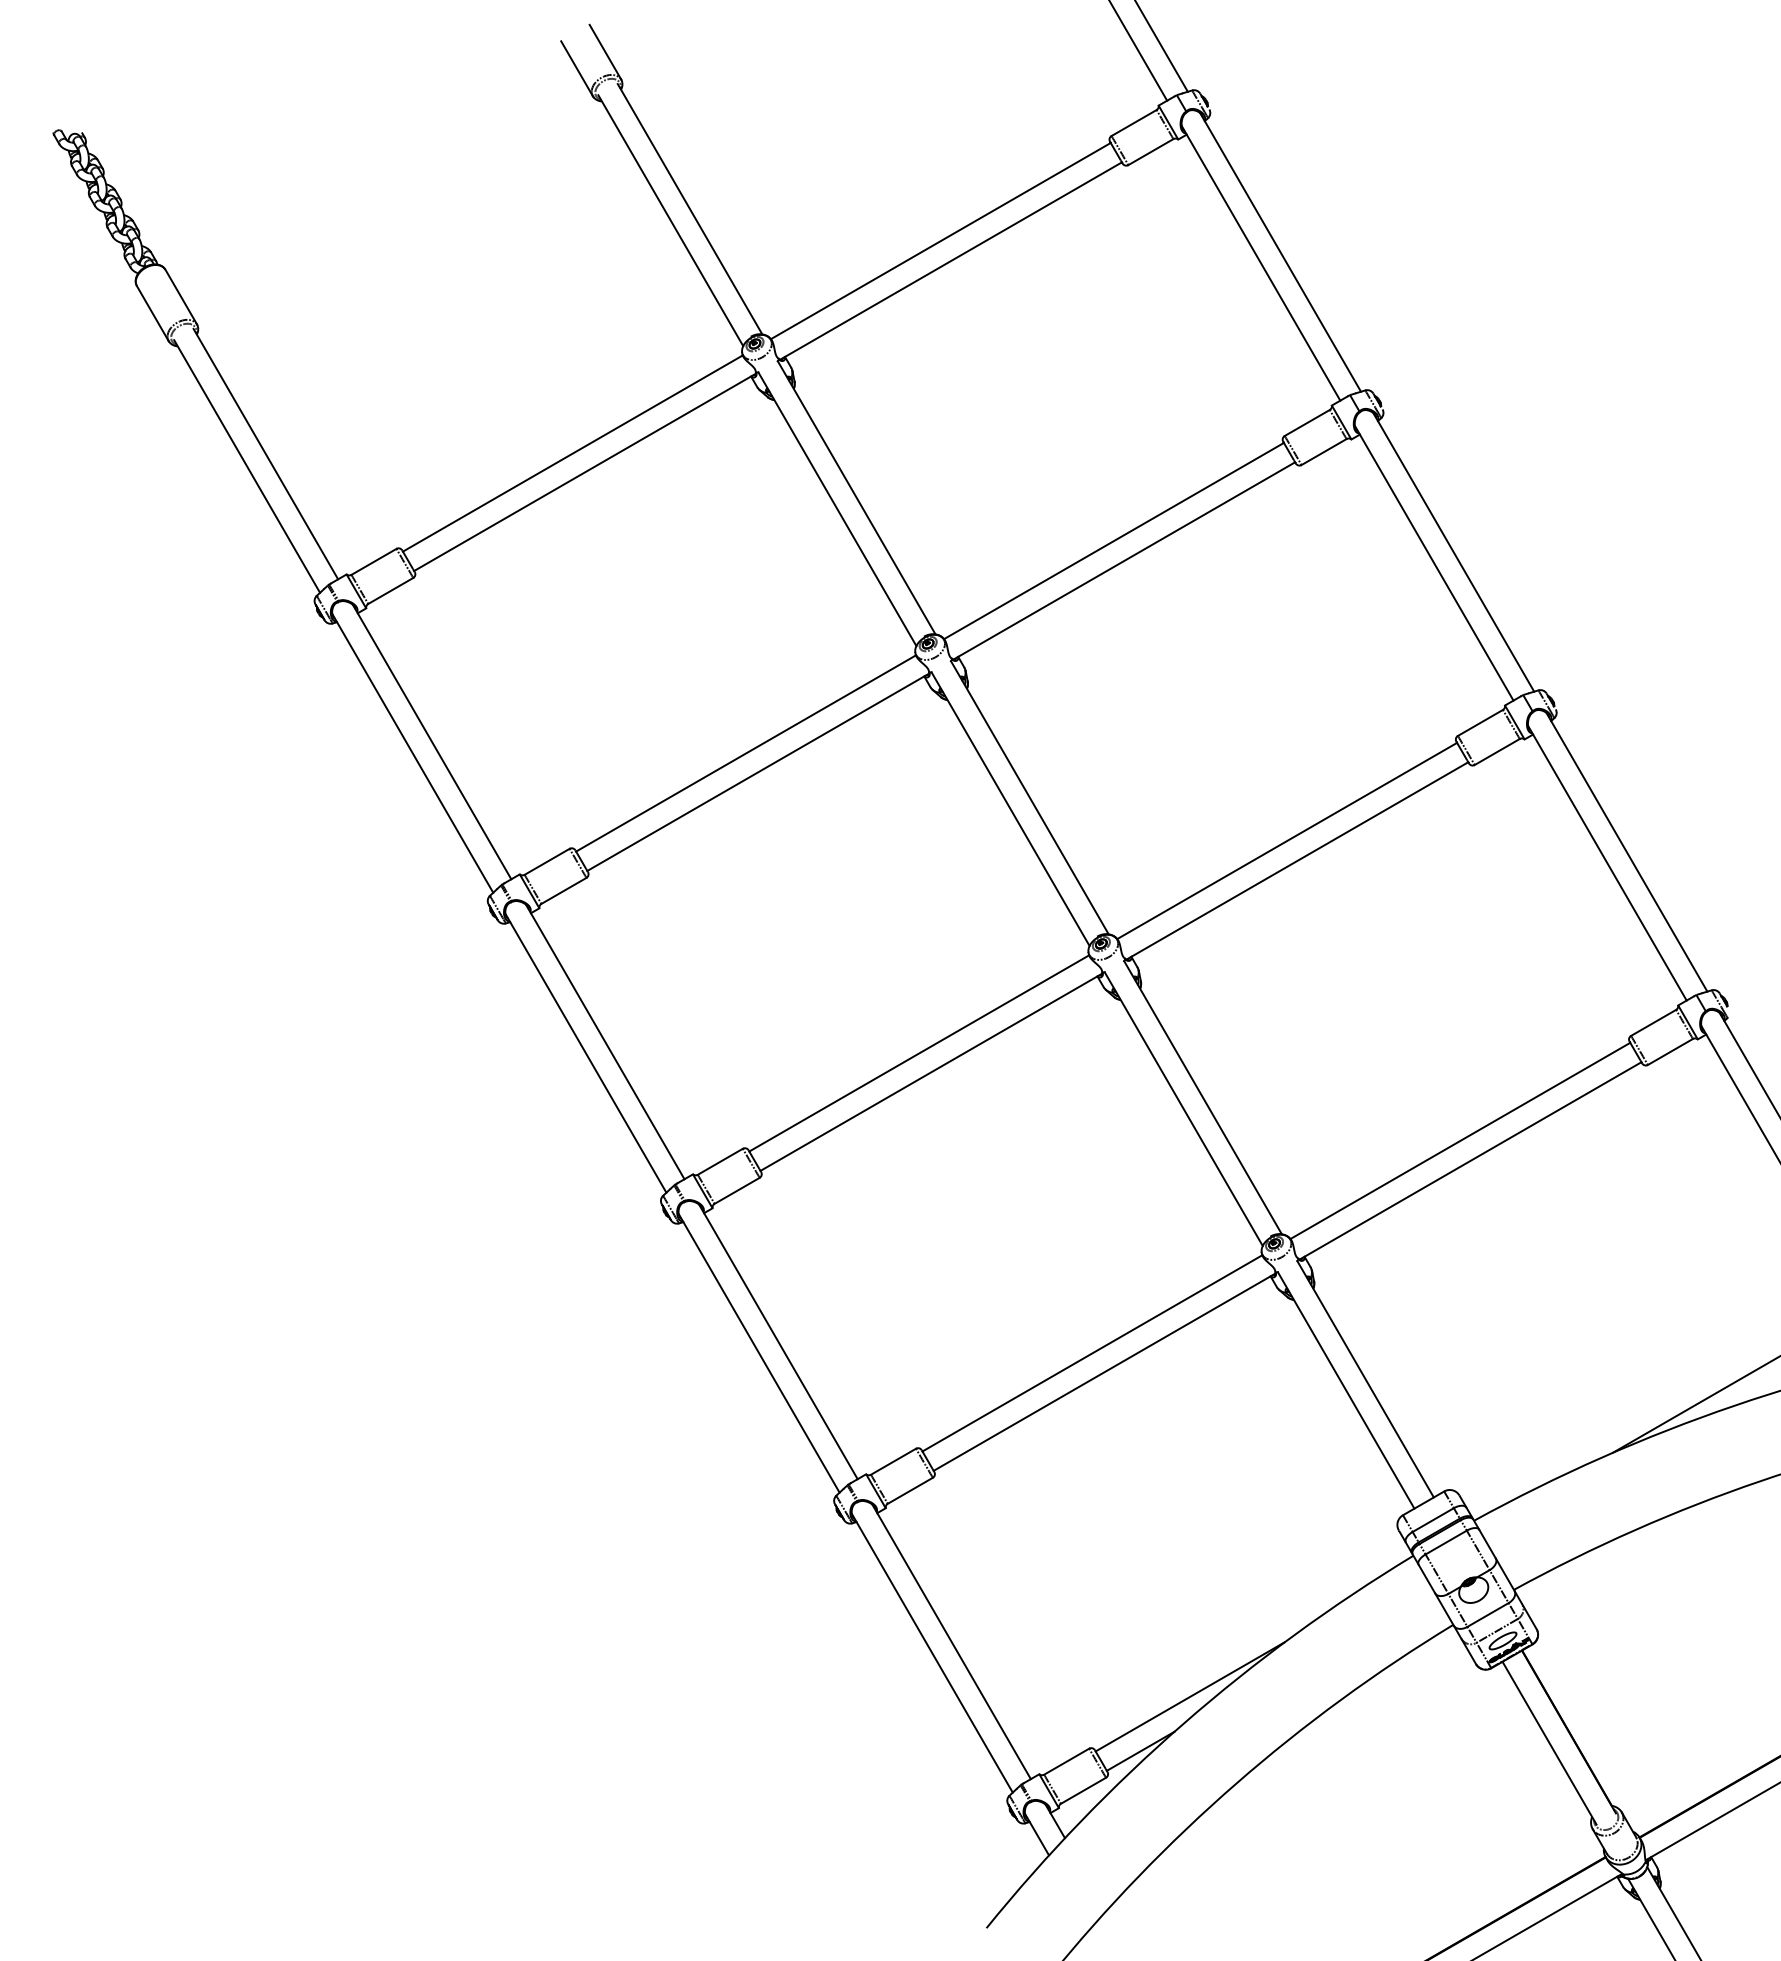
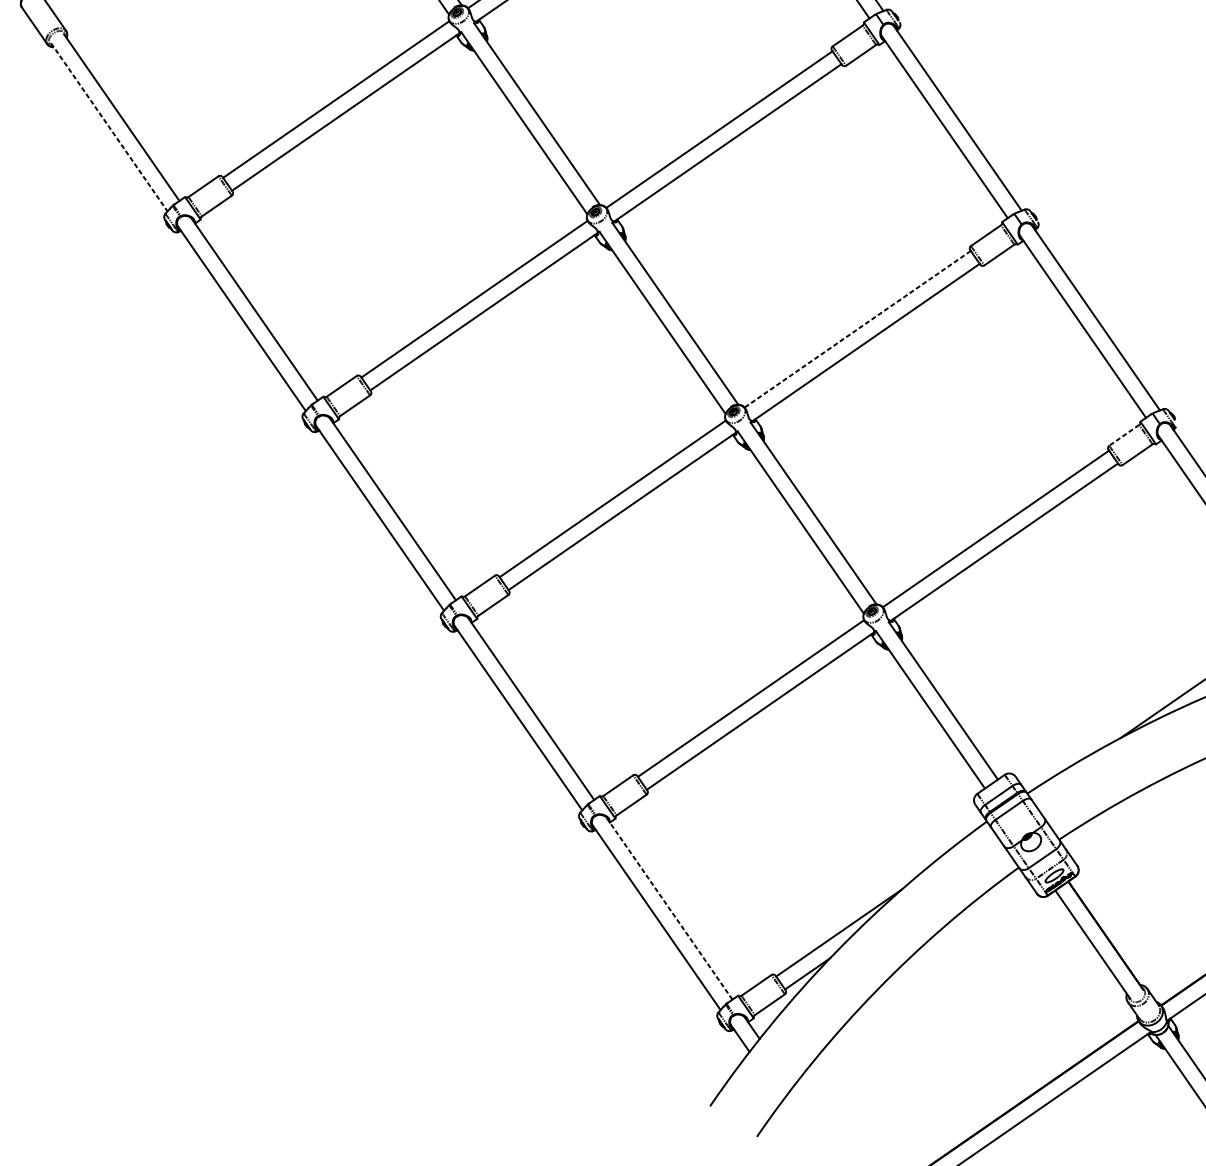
line: (247, 466) -> (109, 127), solid -> dashed
line: (1286, 841) -> (857, 329), solid -> dashed
line: (1653, 1023) -> (1124, 435), solid -> dashed
line: (951, 1641) -> (669, 908), solid -> dashed

